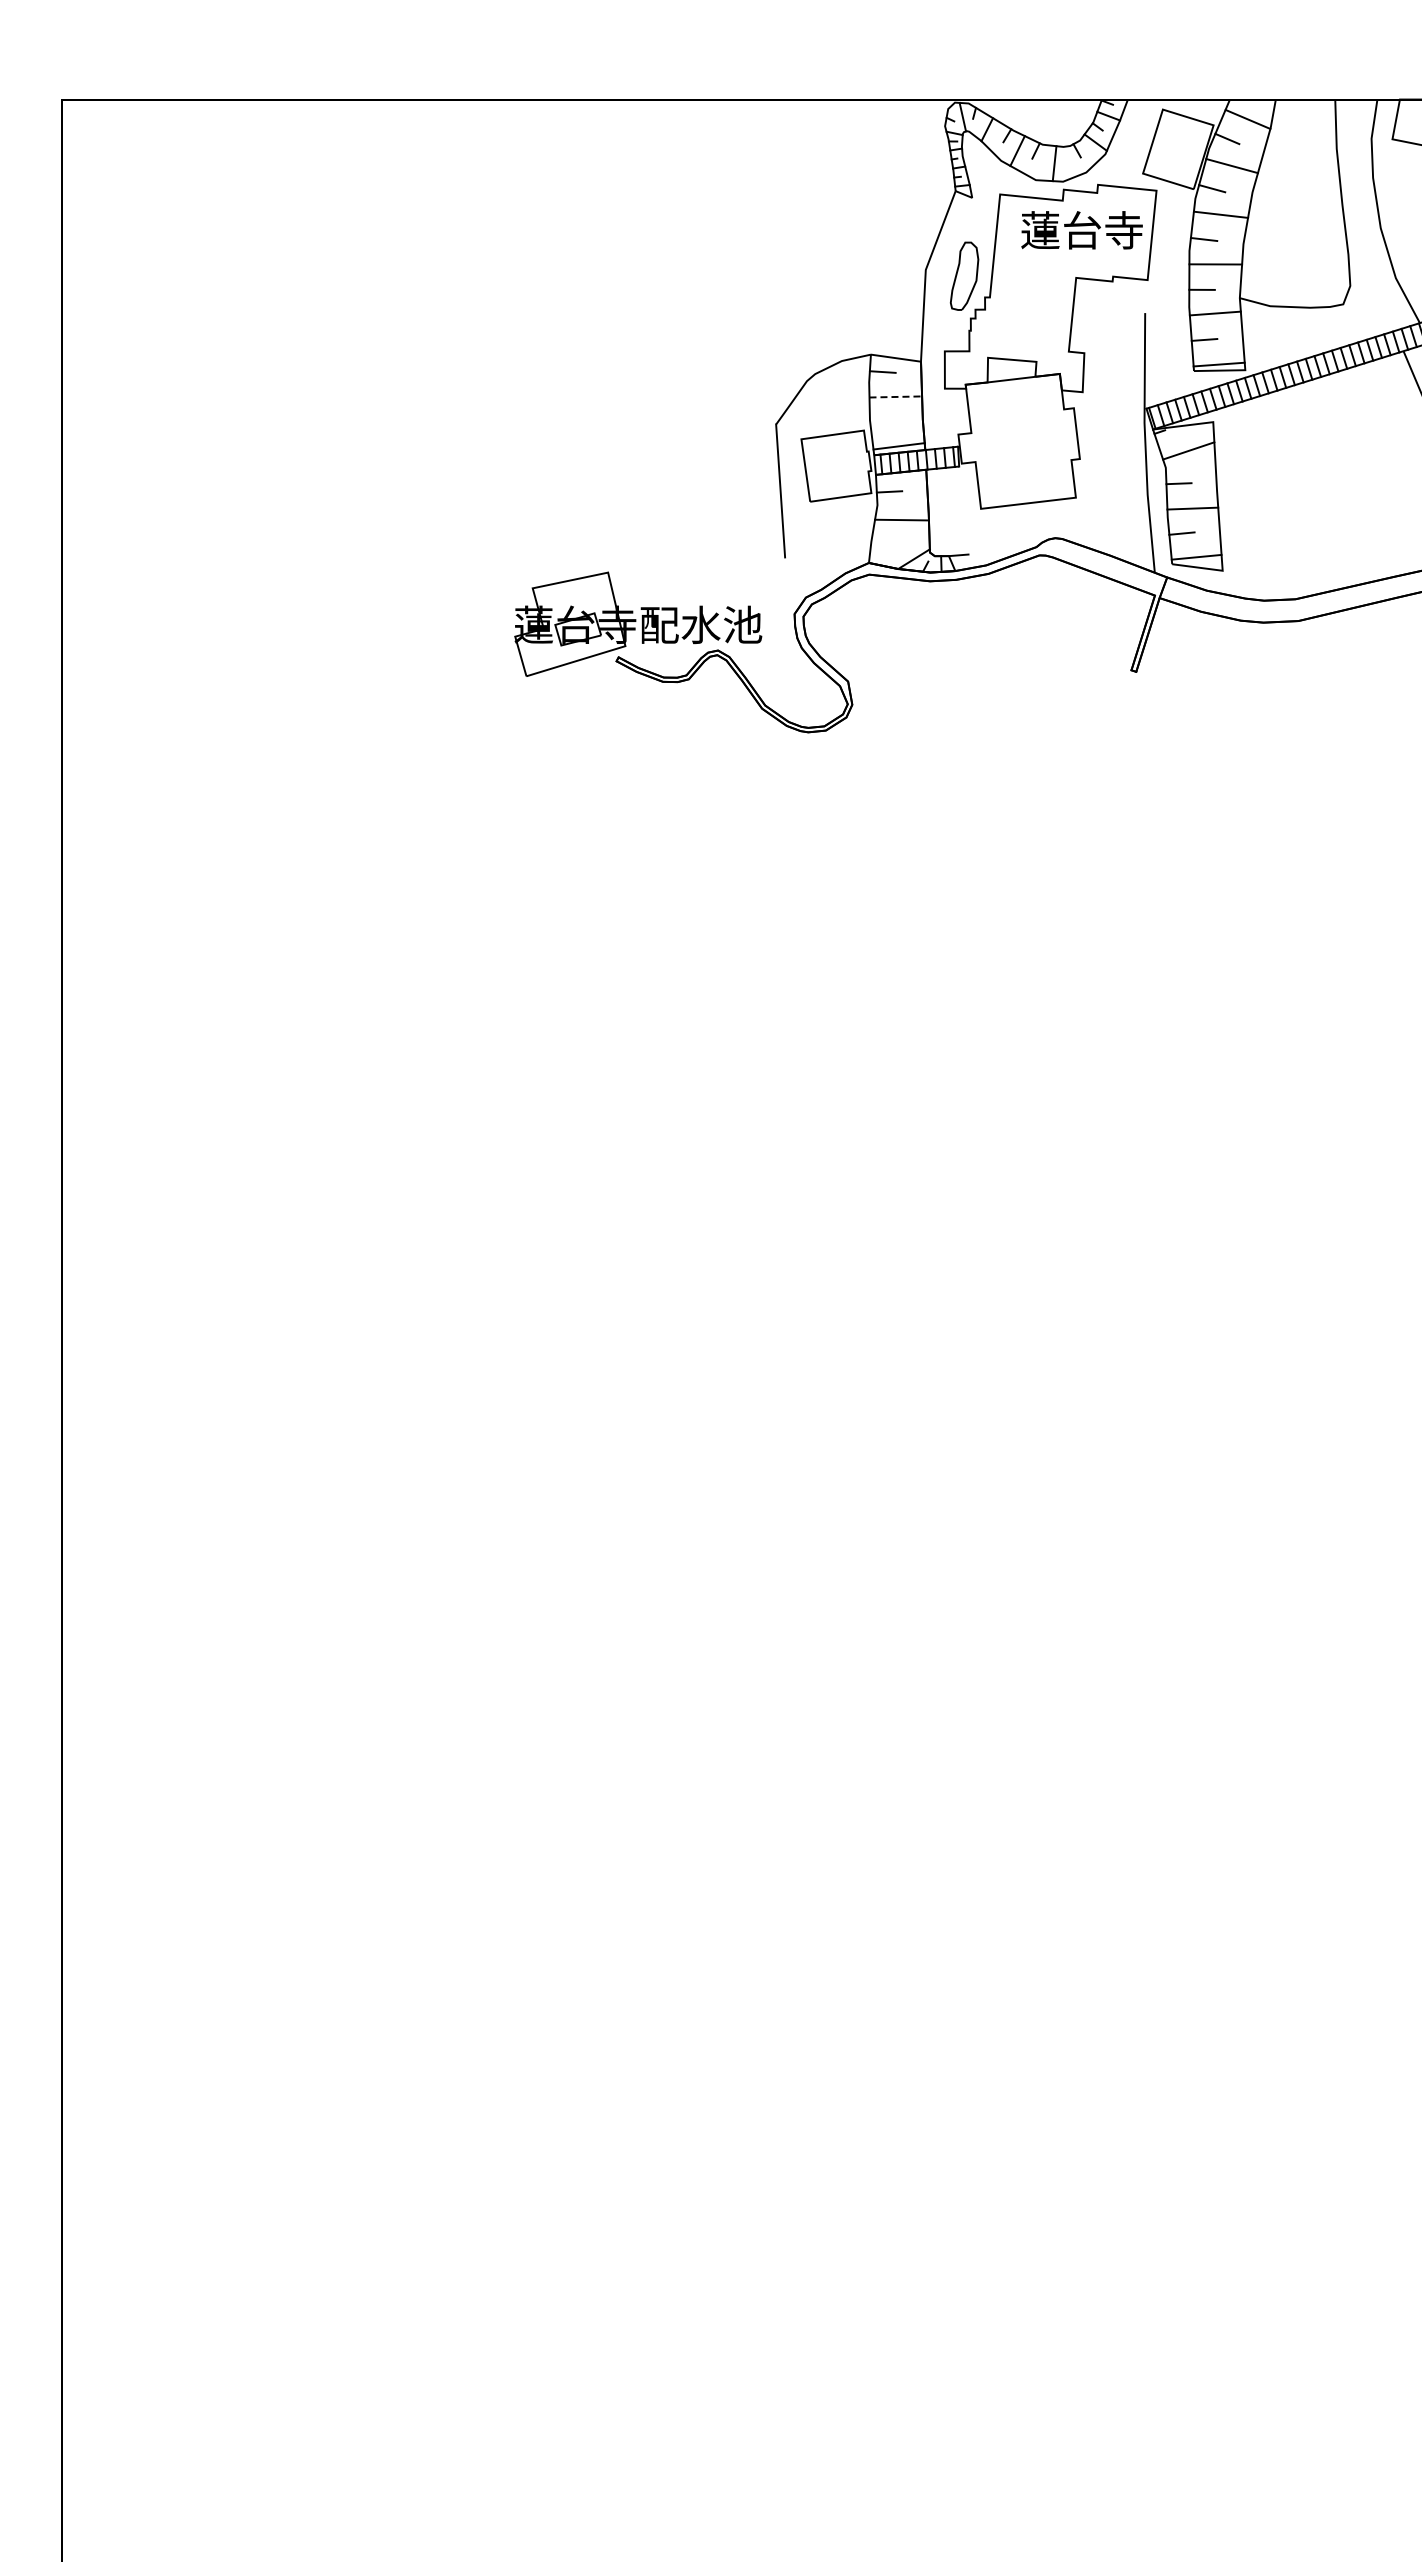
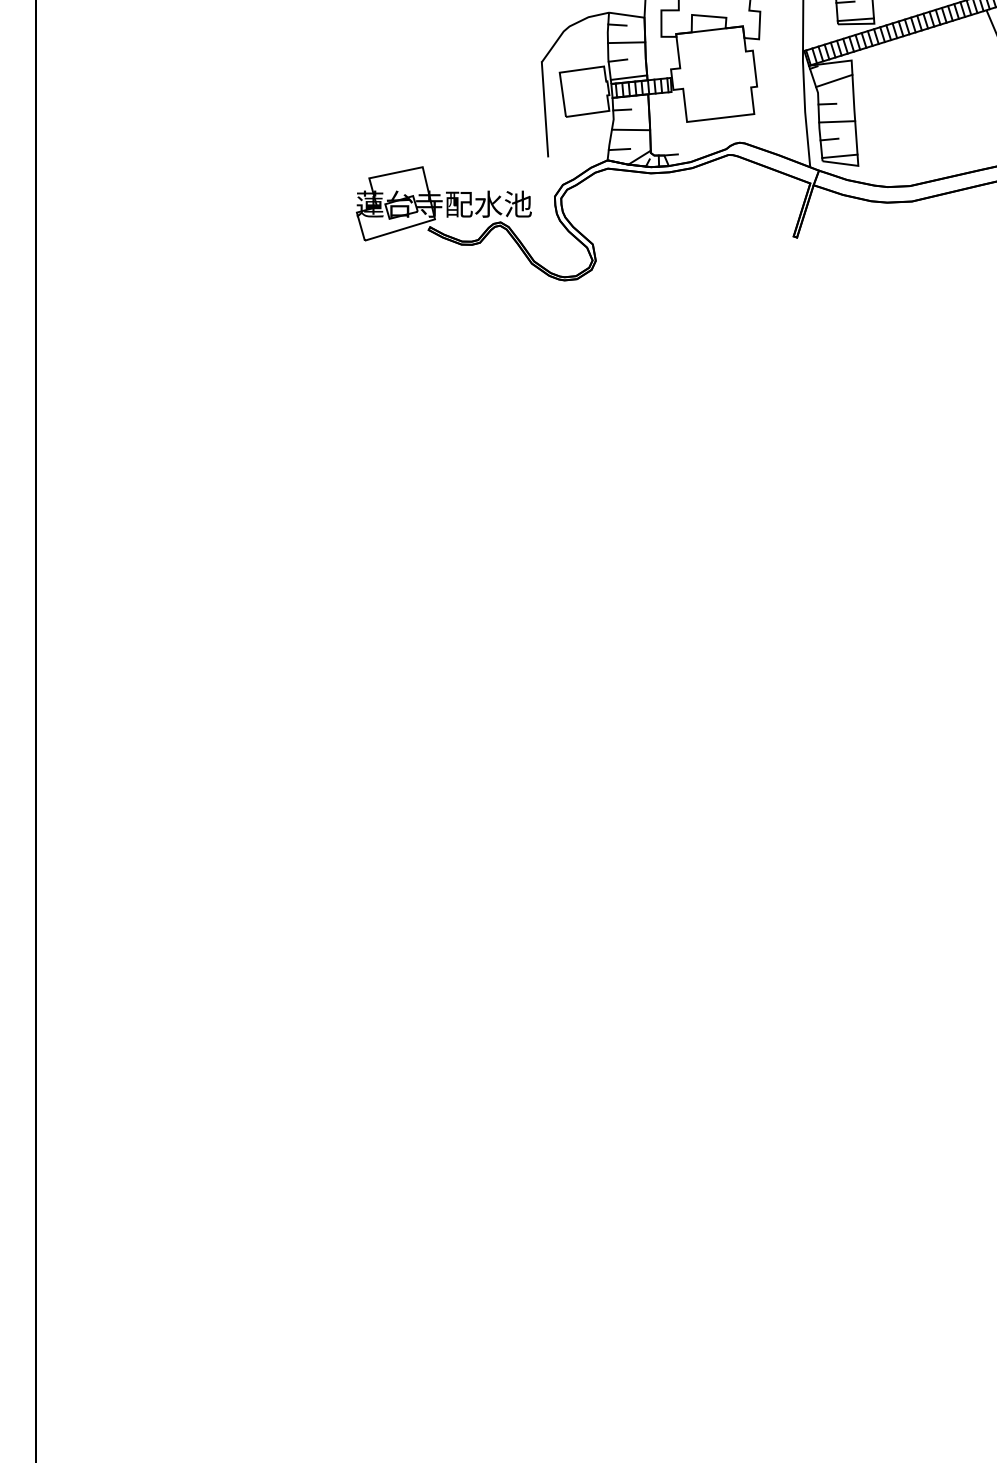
line: (896, 396) -> (627, 42), dashed -> solid
line: (883, 421) -> (617, 60), added
line: (885, 547) -> (619, 149), added

